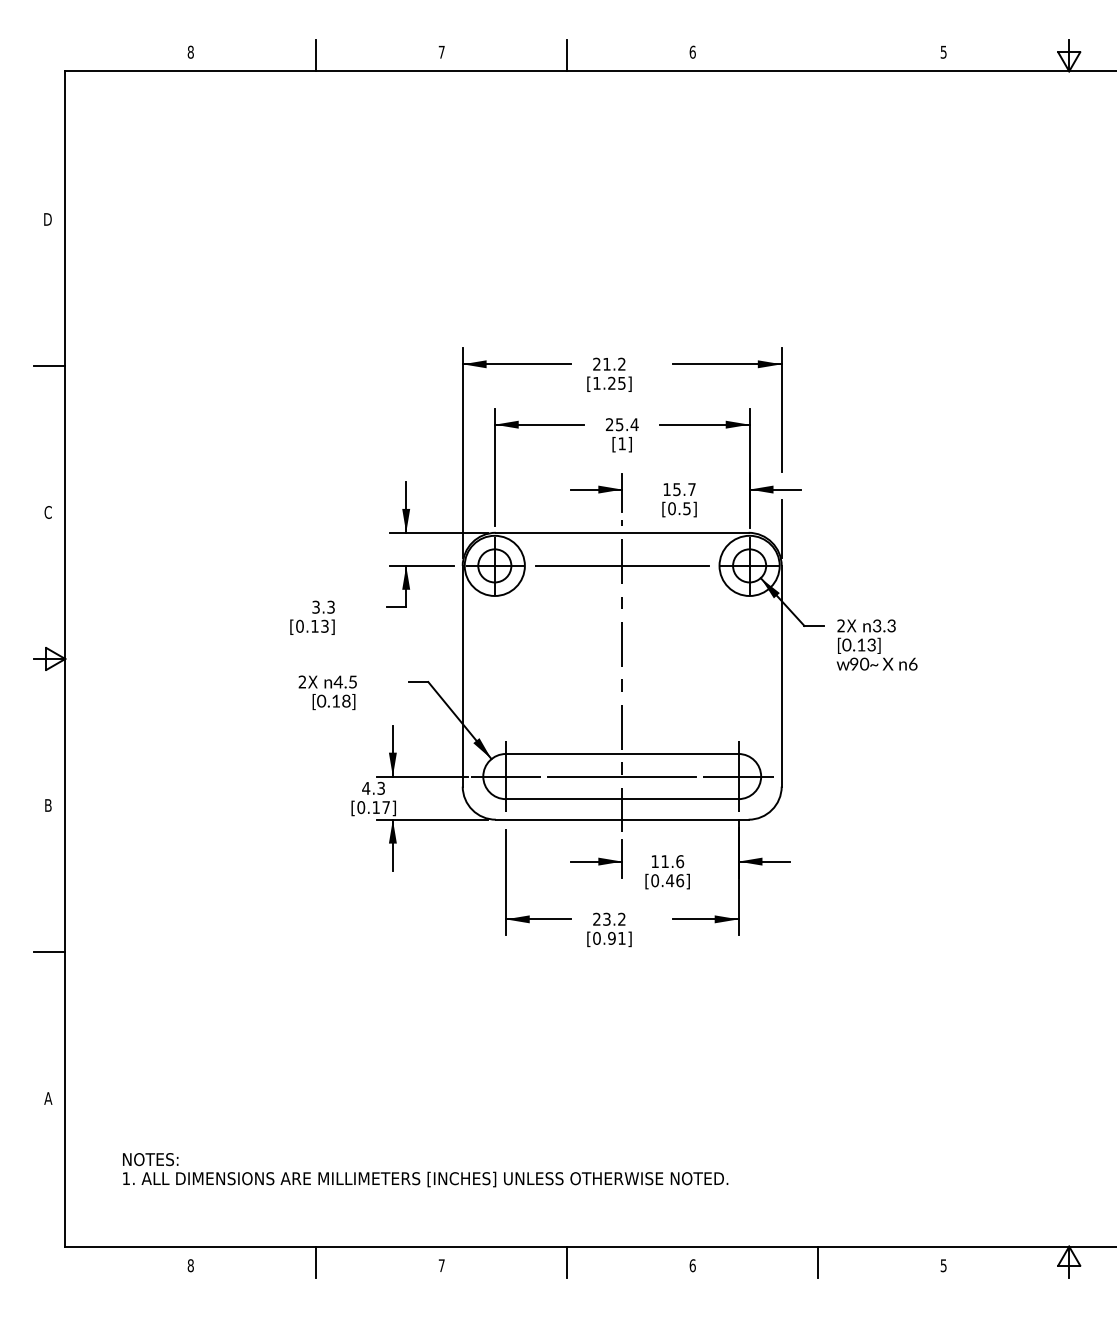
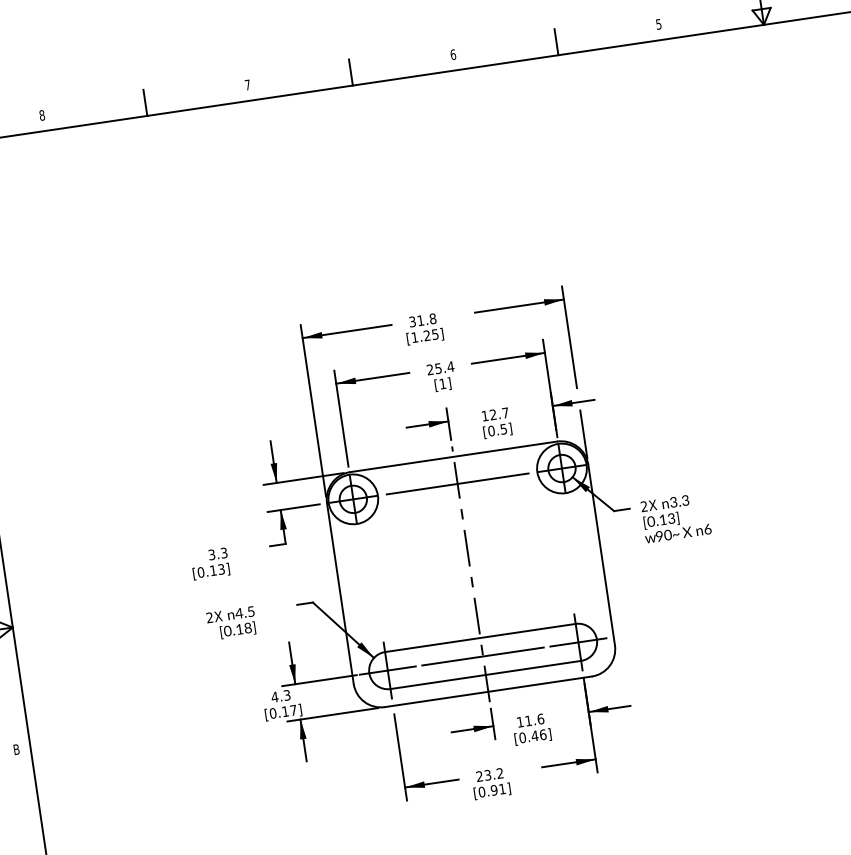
line: (818, 55) -> (556, 42), added
text: (609, 363) -> (422, 319), 21.2 -> 31.8
text: (676, 489) -> (492, 414), 15.7 -> 12.7

